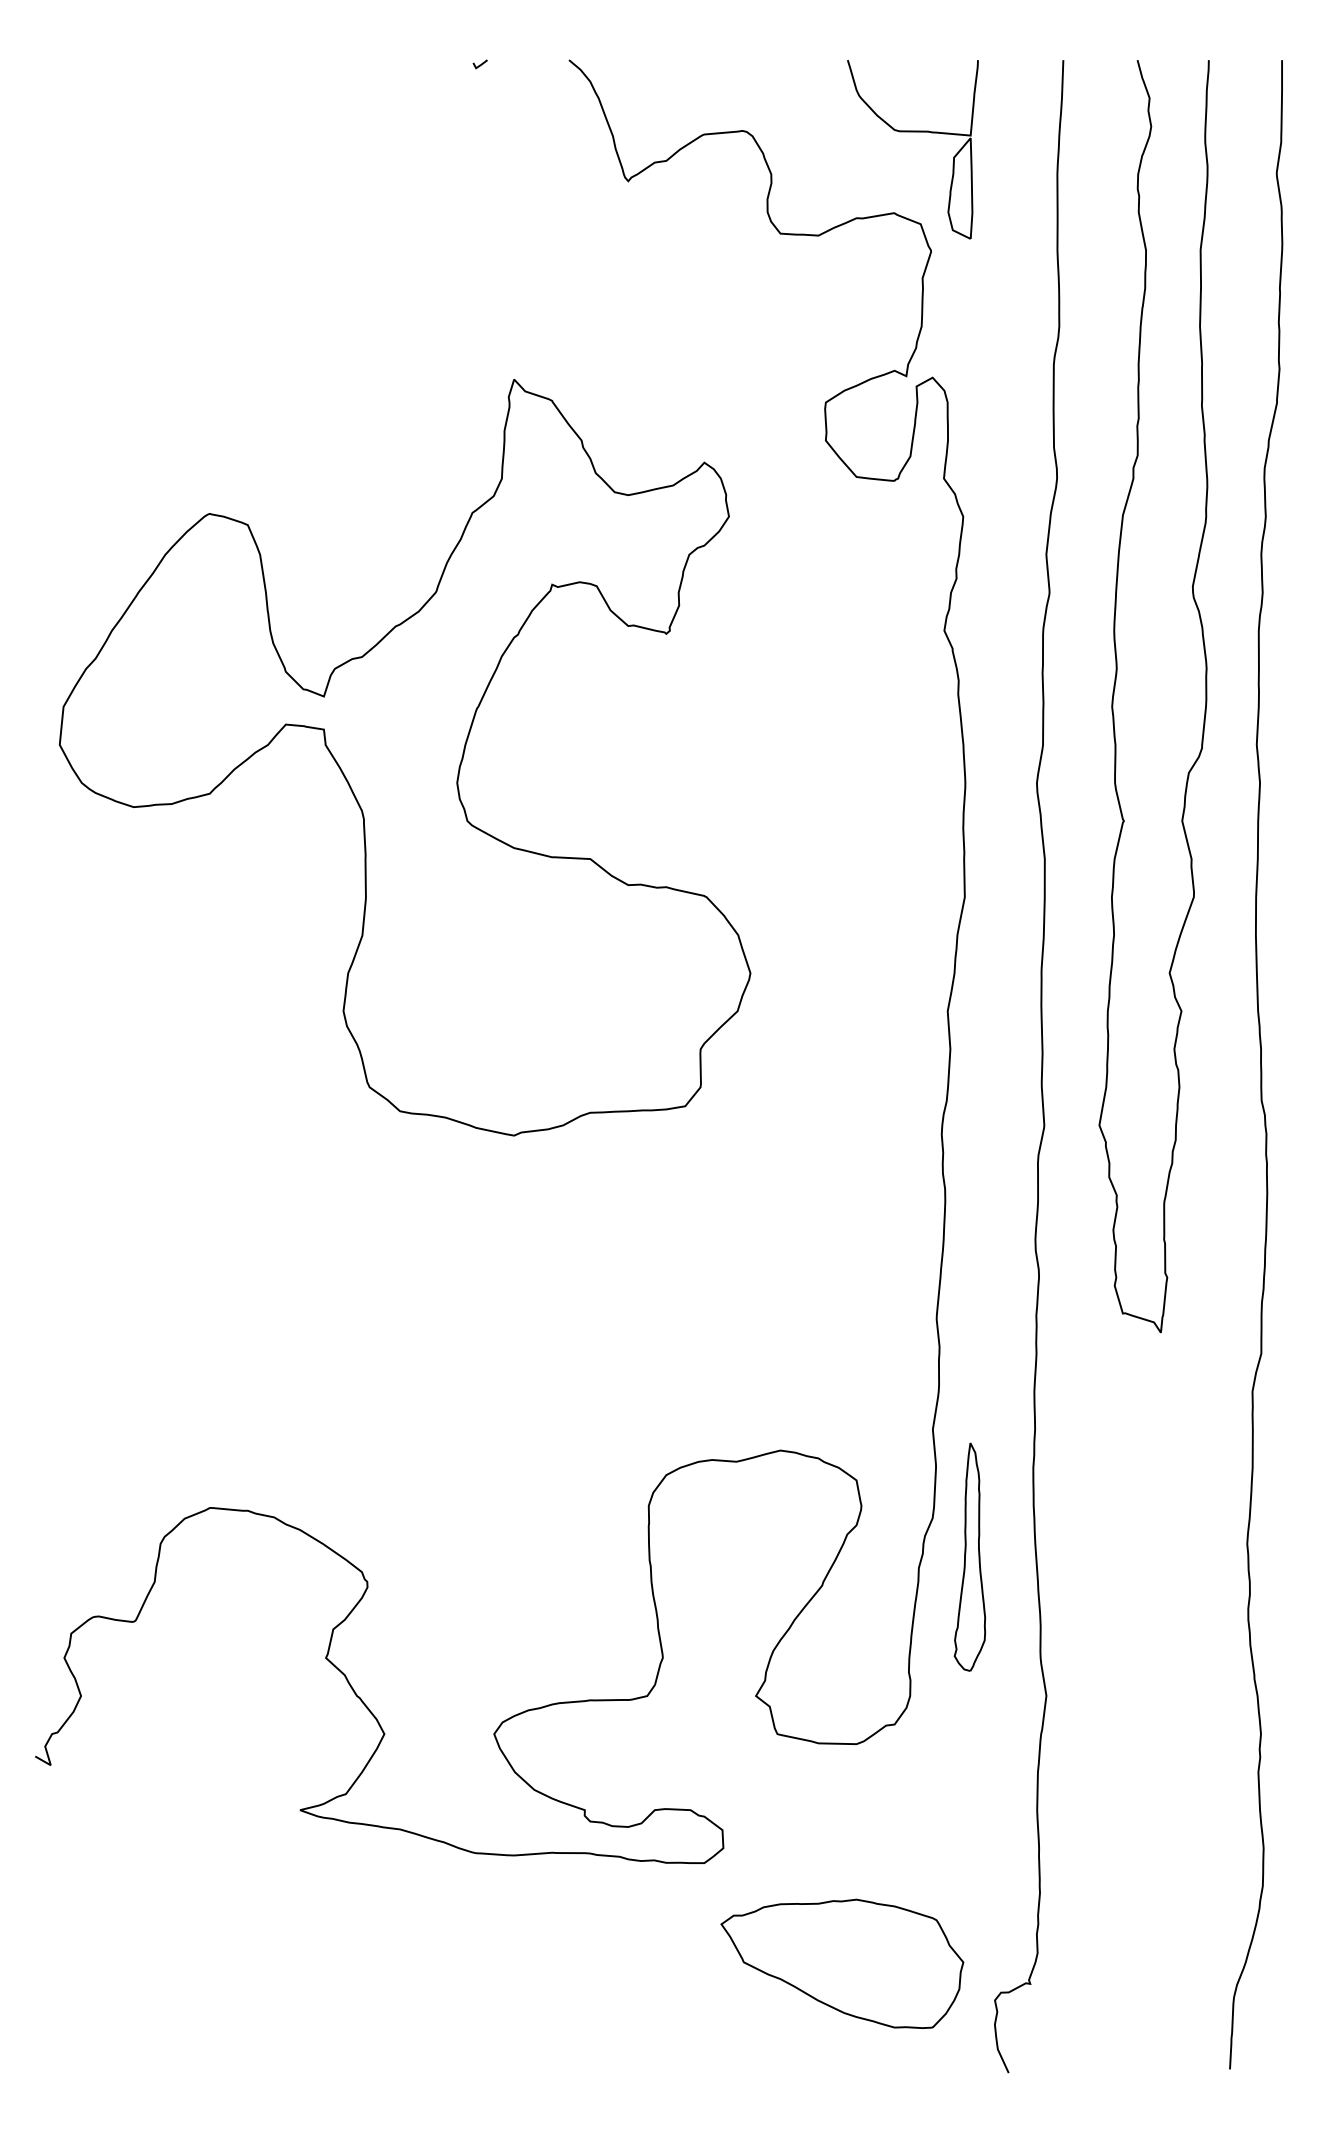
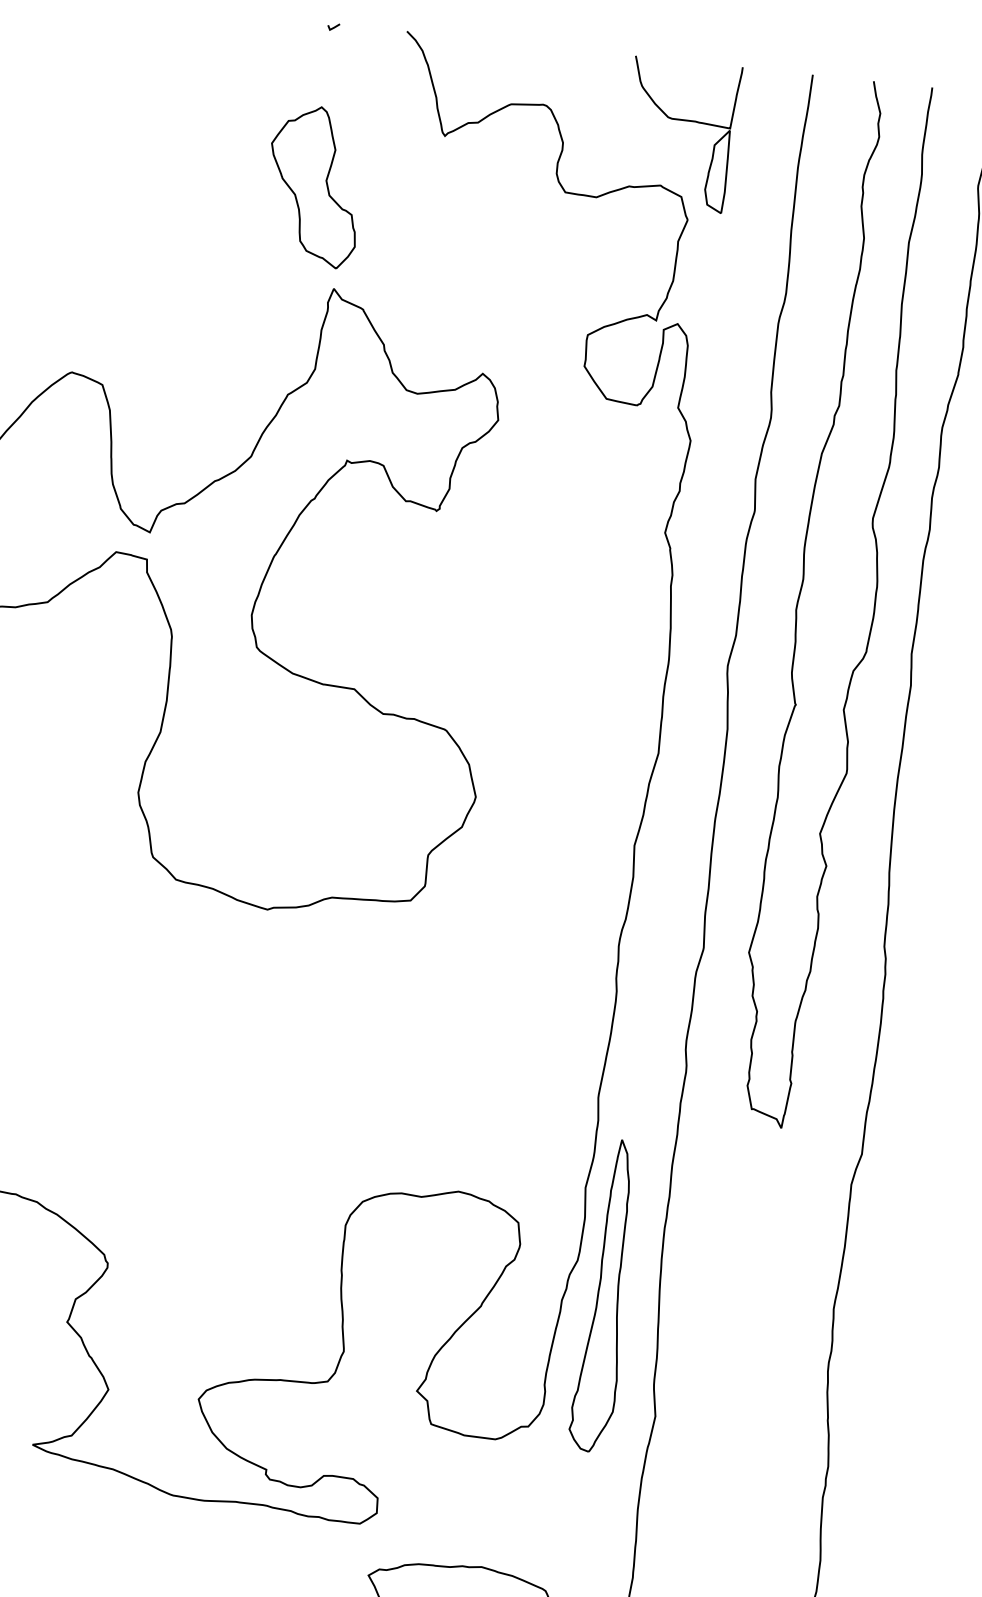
part: (477, 258) -> (314, 186), added
part: (969, 1556) -> (604, 1295), size x1.67

